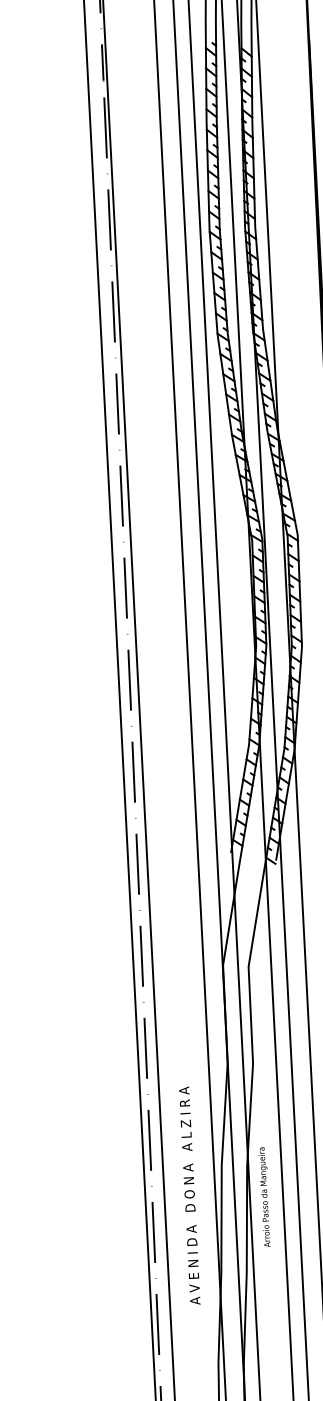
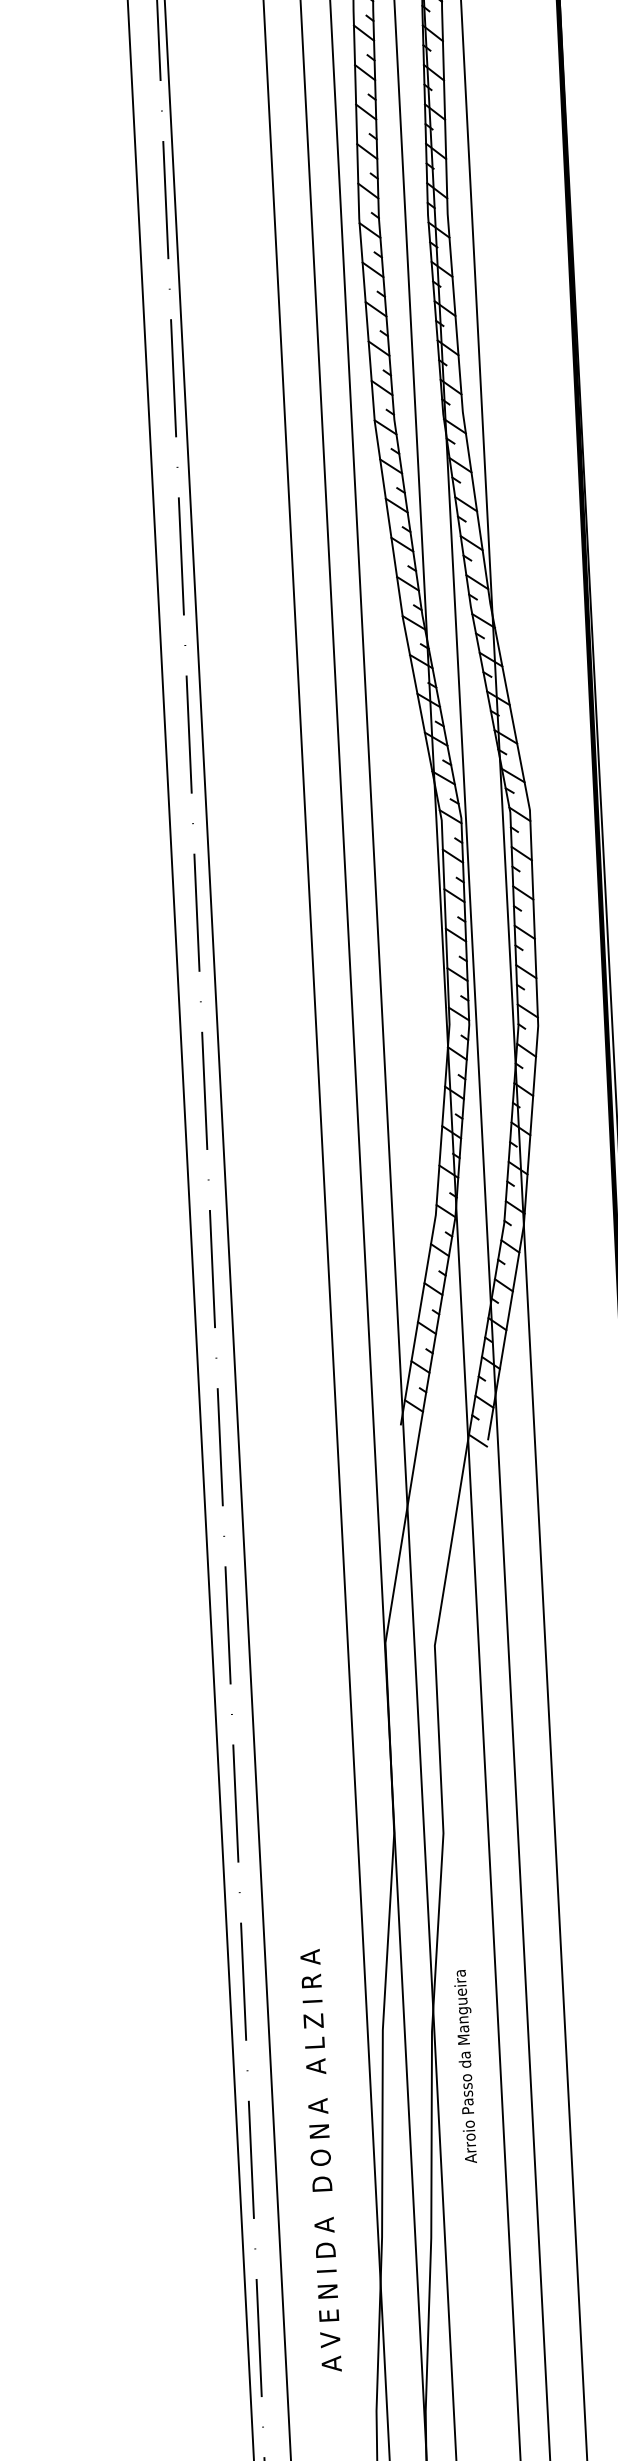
text: (189, 1195) -> (320, 2160), moved
text: (264, 1196) -> (465, 2065), moved

